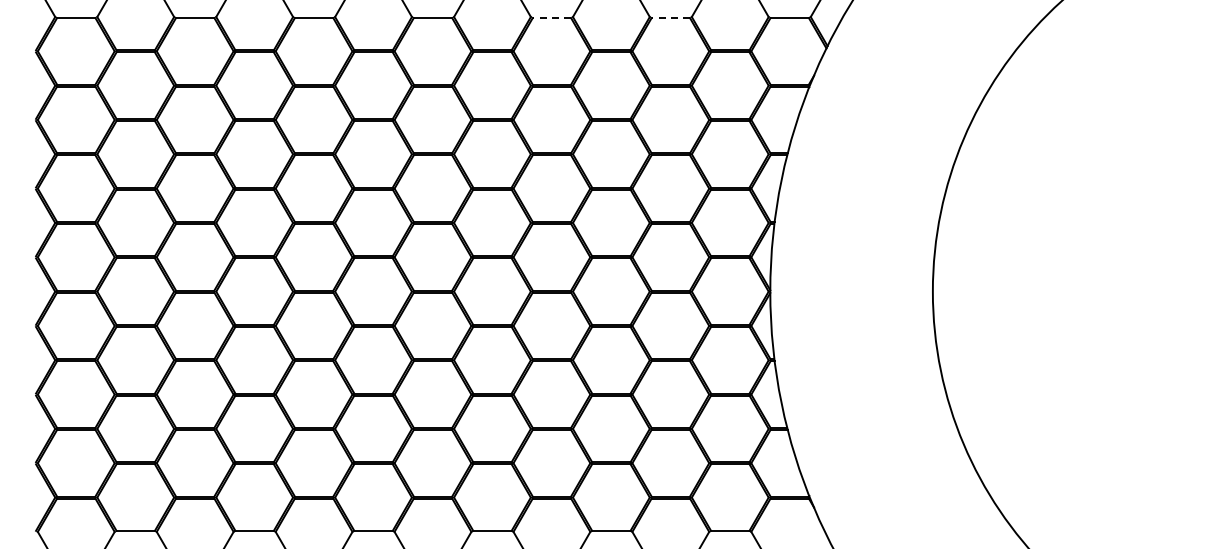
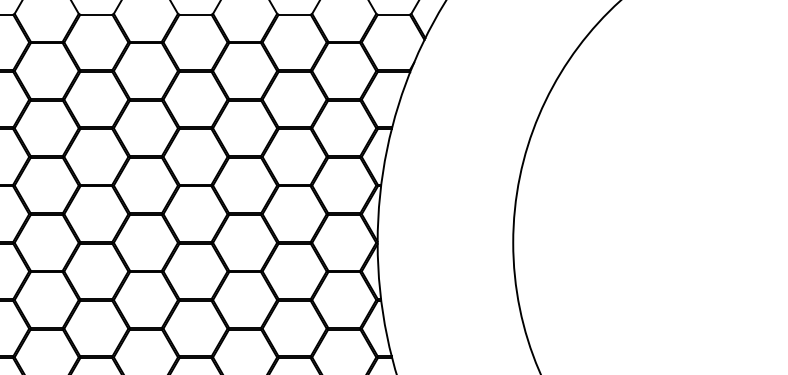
line: (551, 18) -> (195, 15), dashed -> solid
line: (670, 18) -> (294, 15), dashed -> solid

